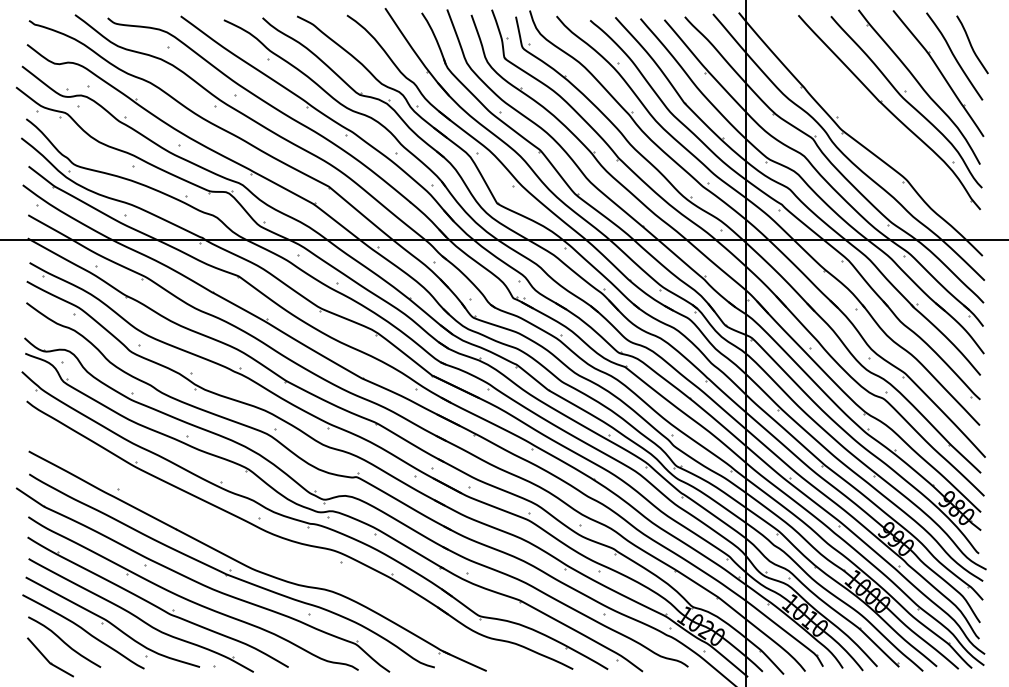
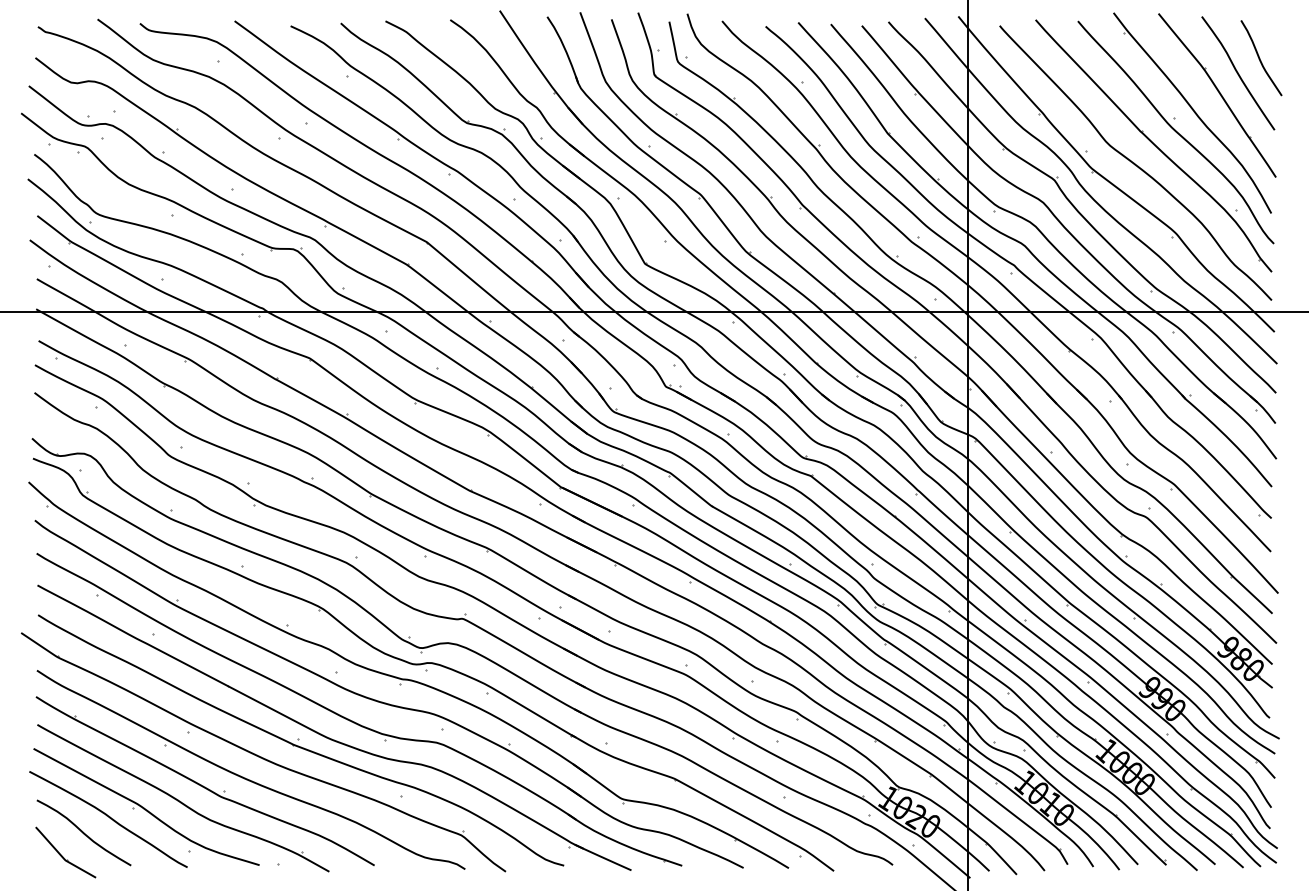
curve: (874, 125) -> (1134, 162), added
part: (273, 556) -> (354, 721), added

